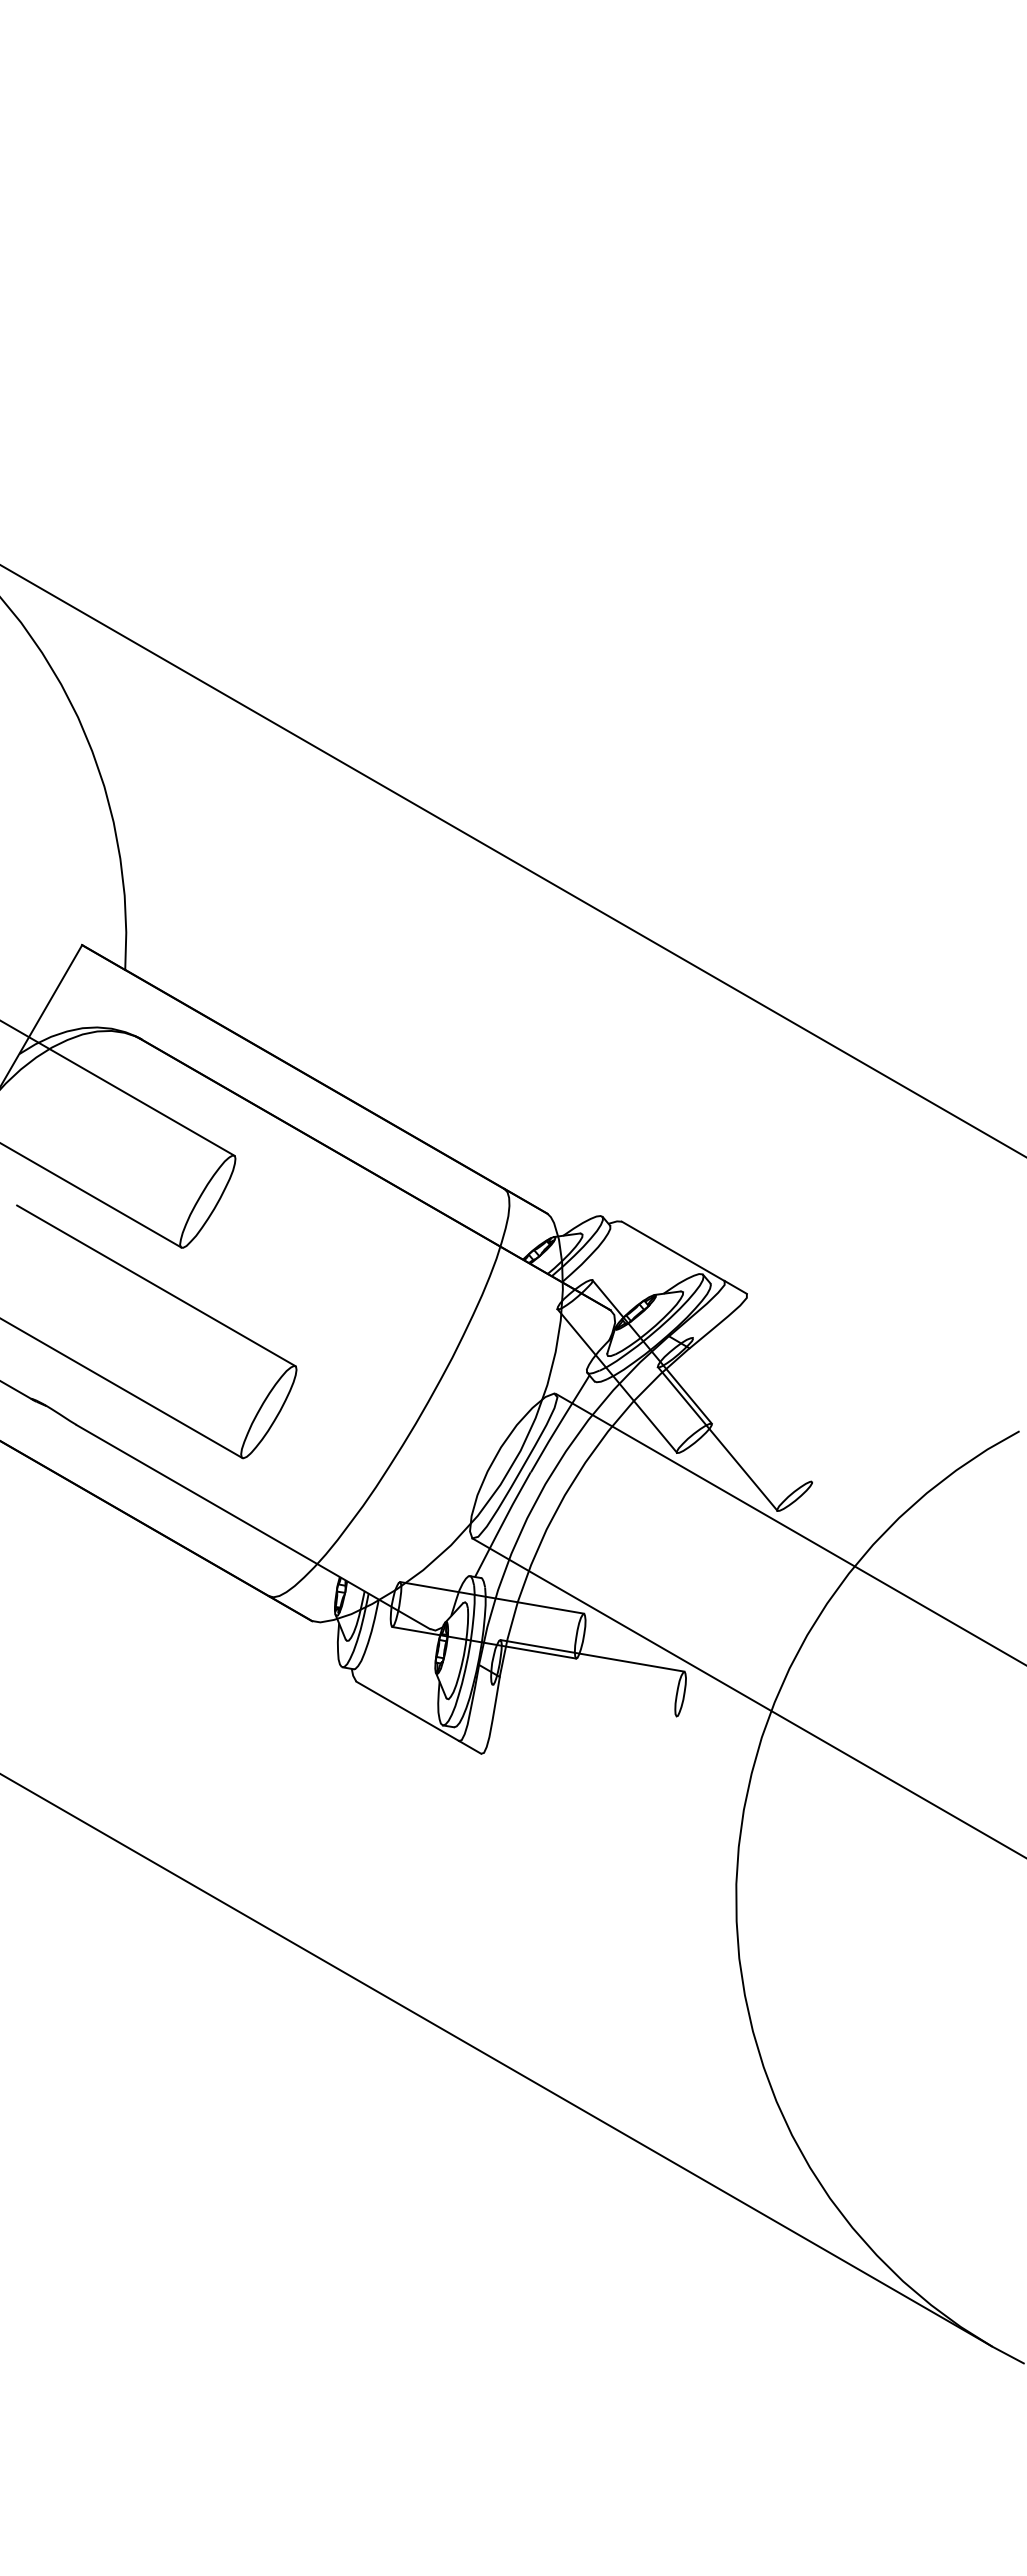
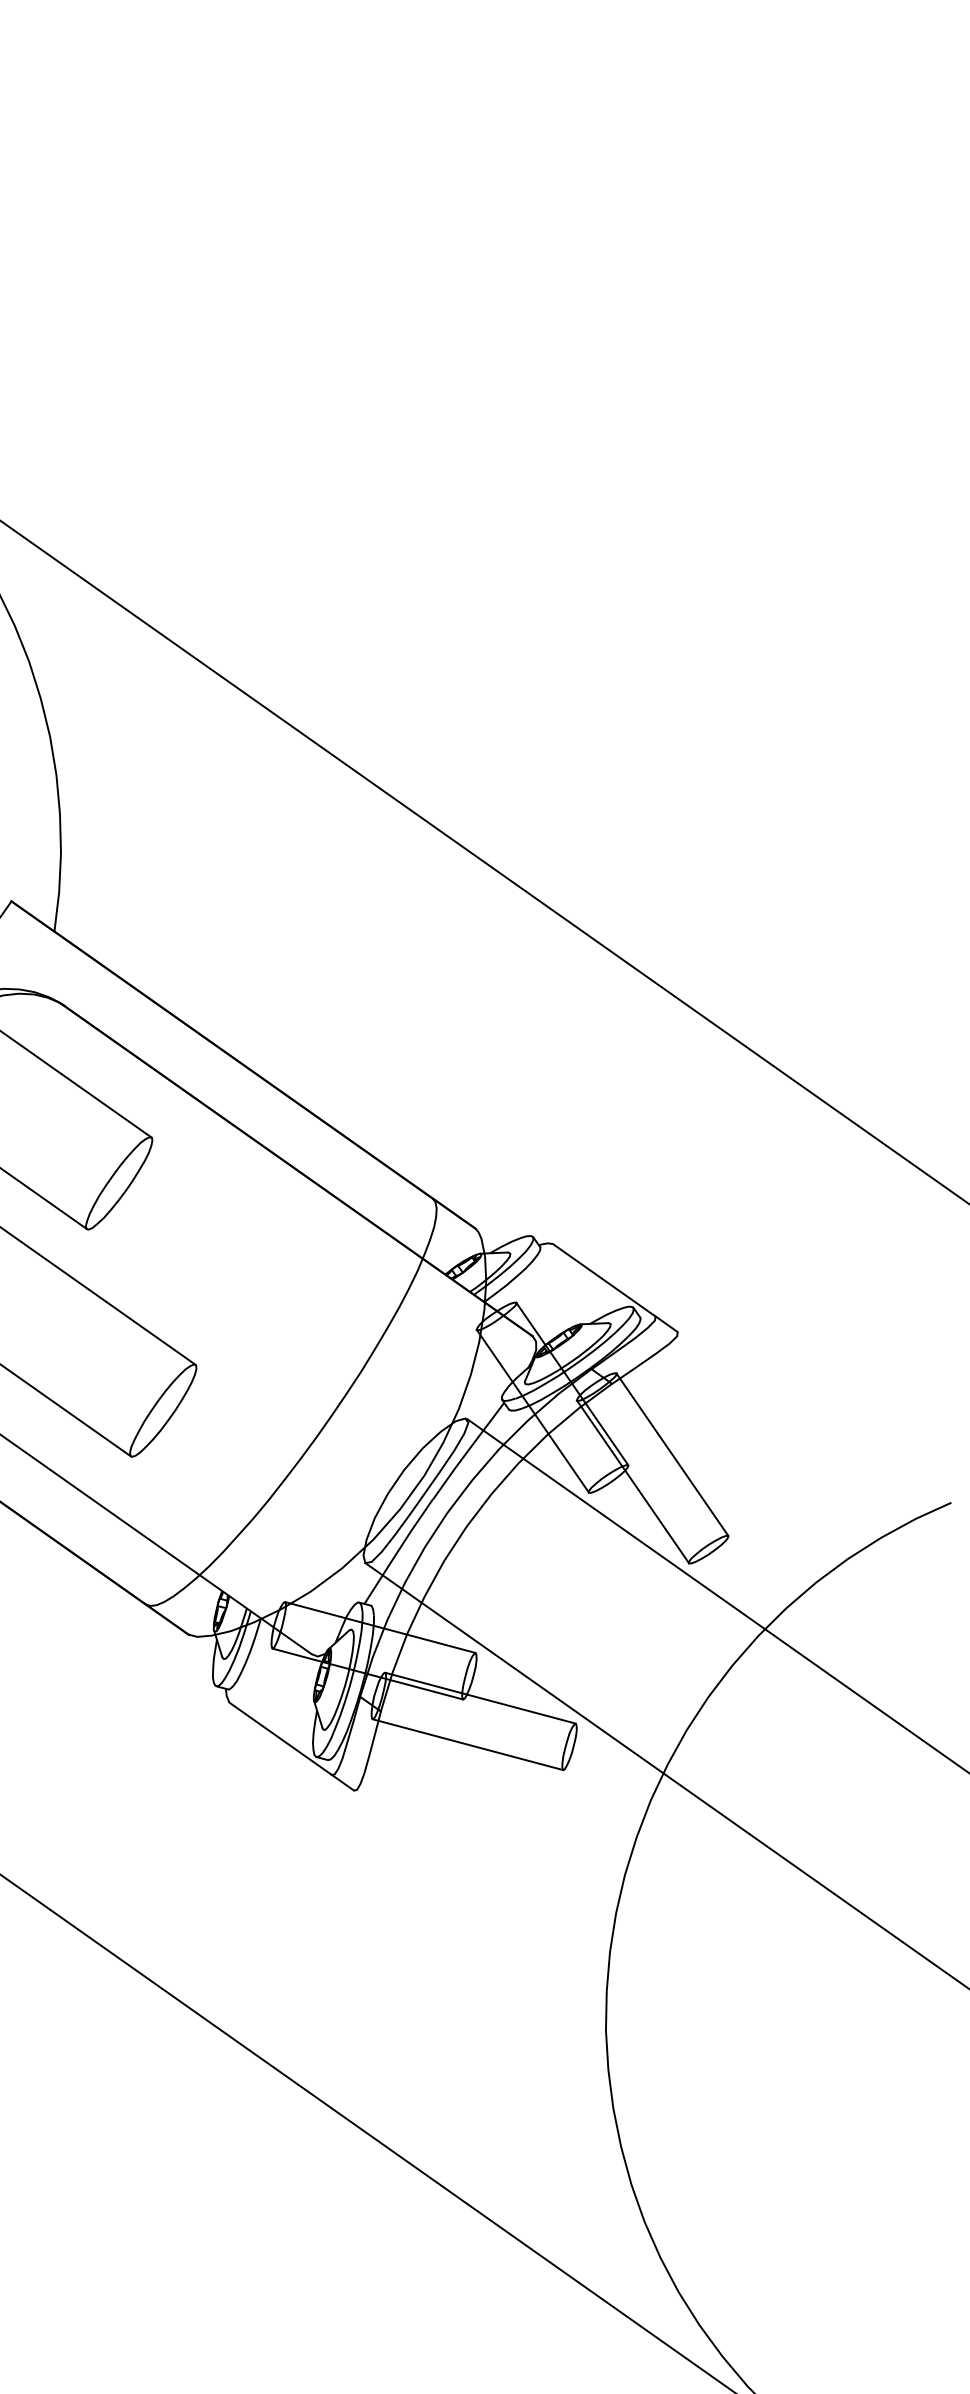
line: (752, 1409) -> (672, 1454), added
line: (584, 1700) -> (467, 1744), added

